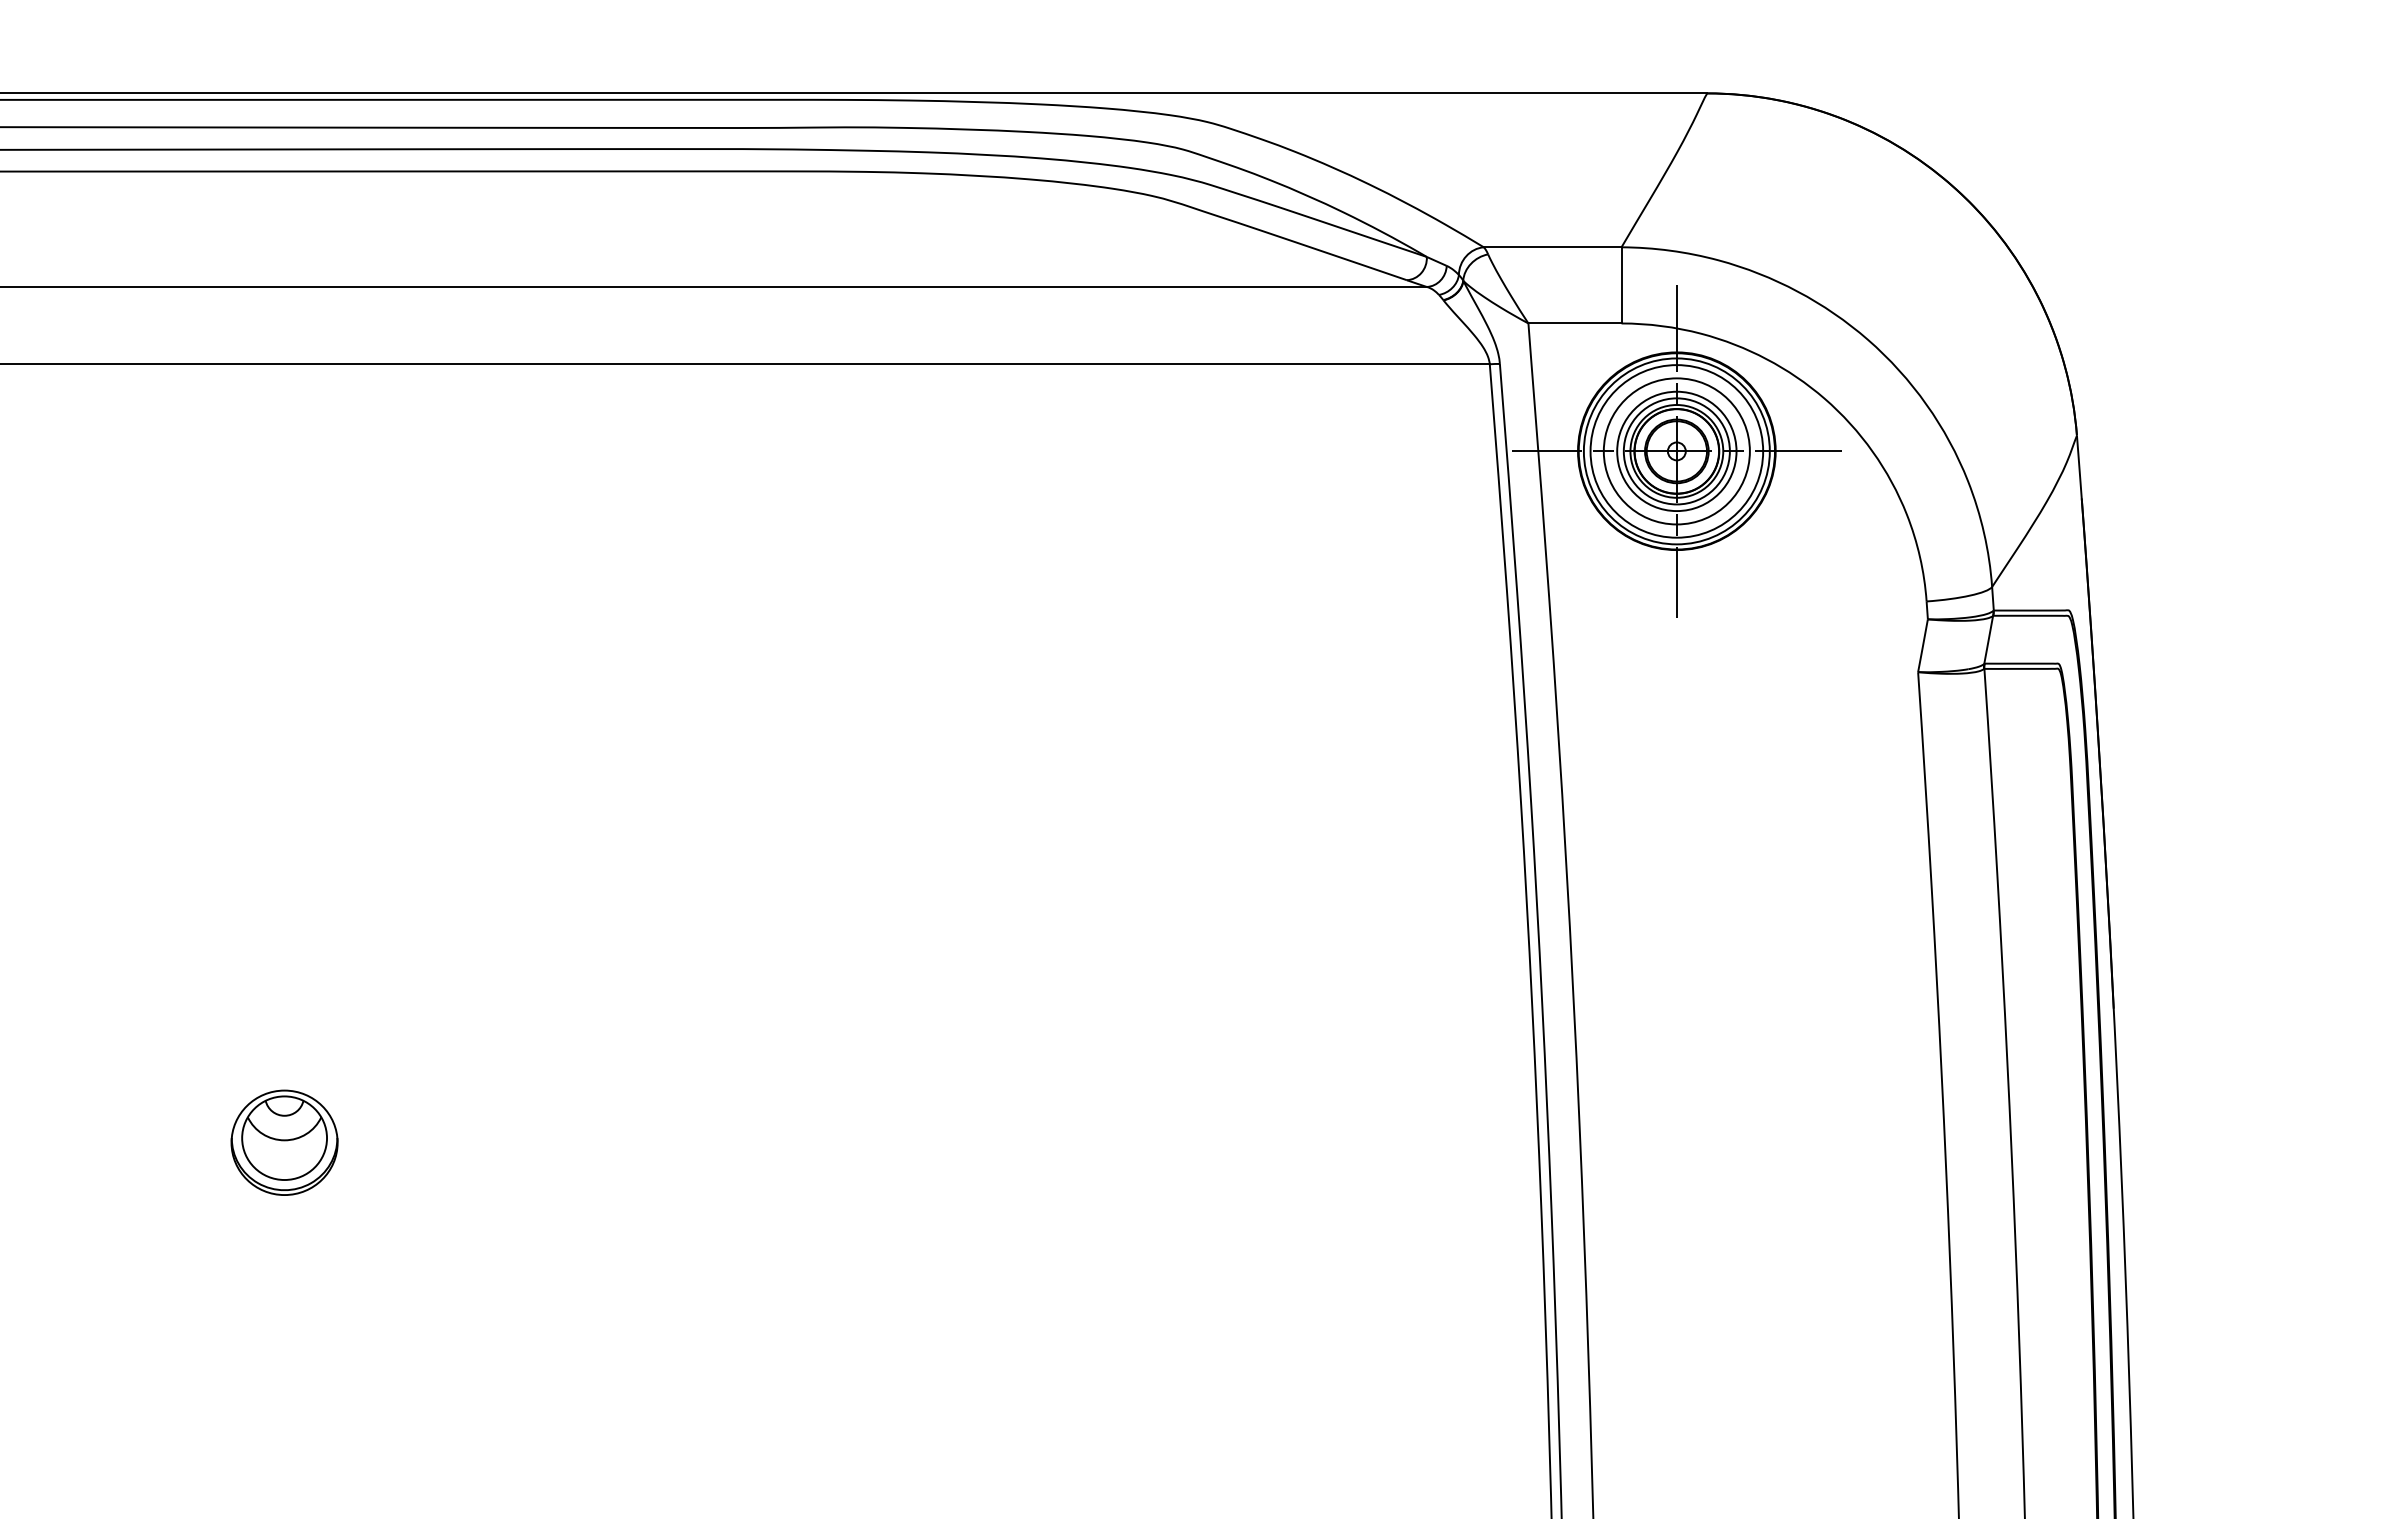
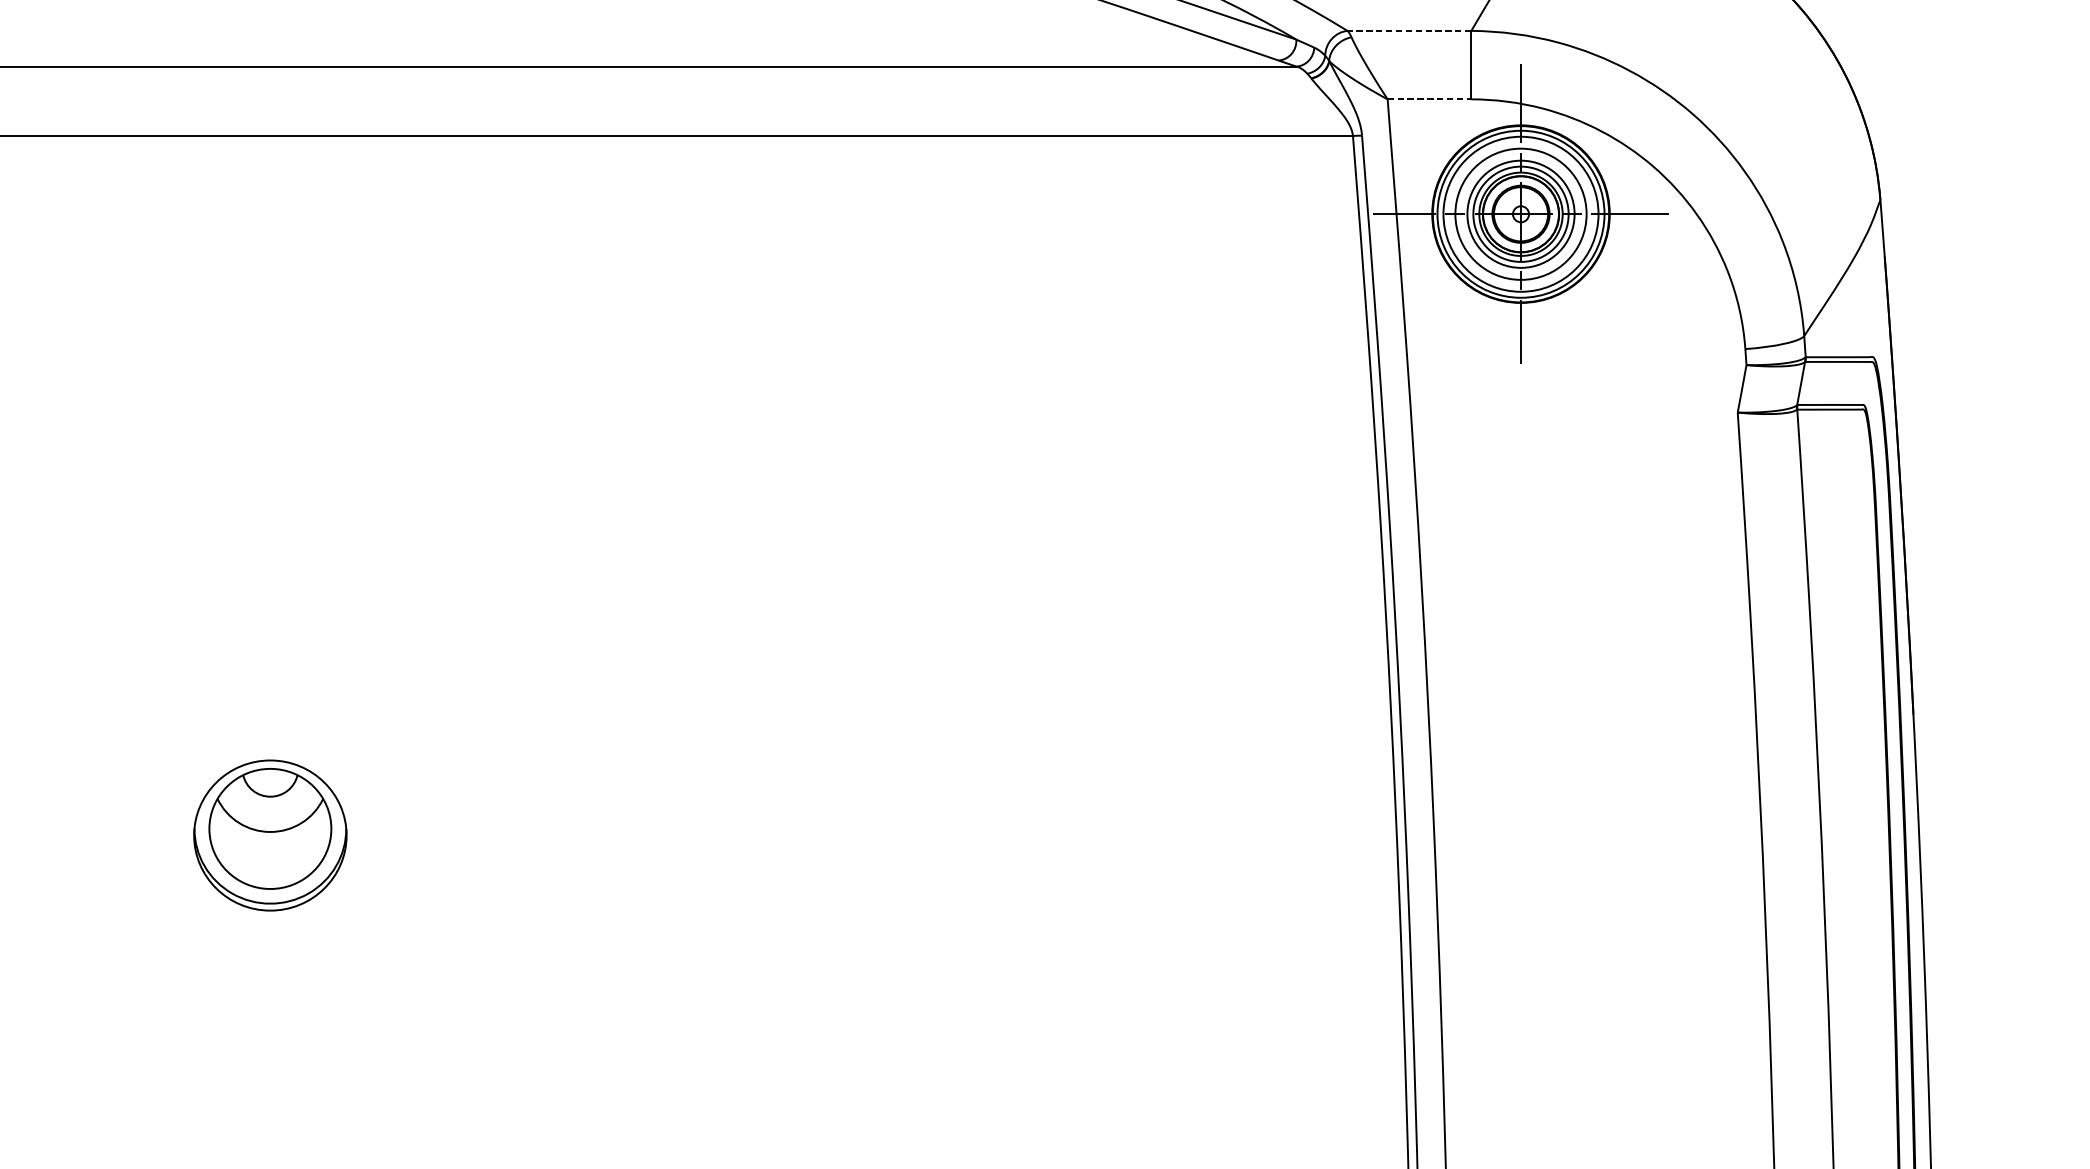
line: (1552, 247) -> (1409, 31), solid -> dashed
line: (1574, 323) -> (1429, 99), solid -> dashed
part: (284, 1142) -> (270, 835), size x1.6

